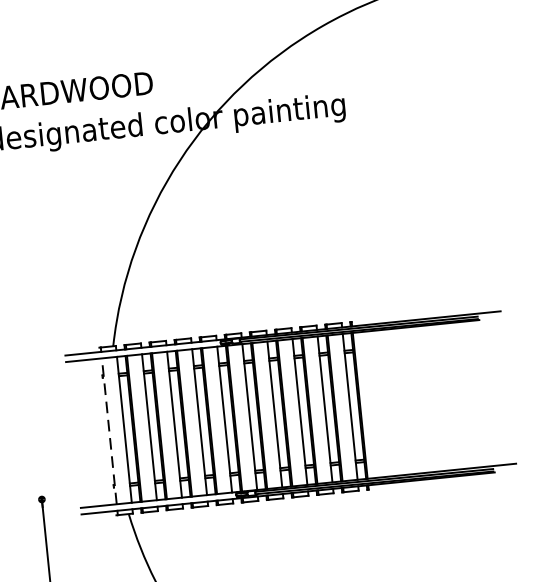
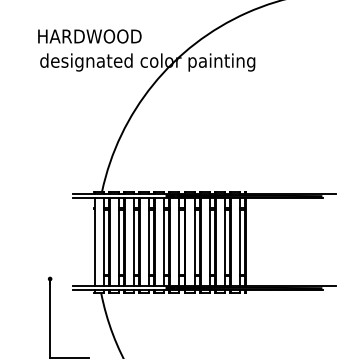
line: (109, 429) -> (94, 241), dashed -> solid

